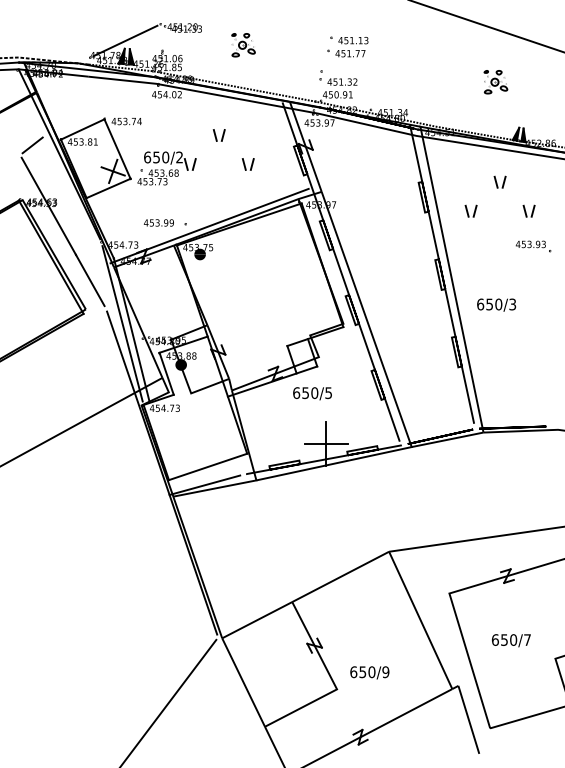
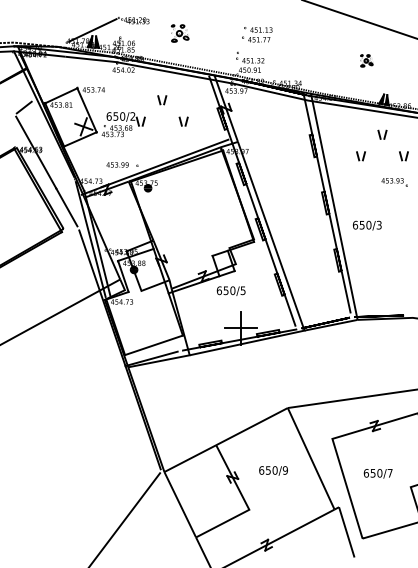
part: (495, 82) -> (366, 61), size x0.7
part: (498, 188) -> (381, 139), moved
text: (369, 672) -> (273, 470), moved

